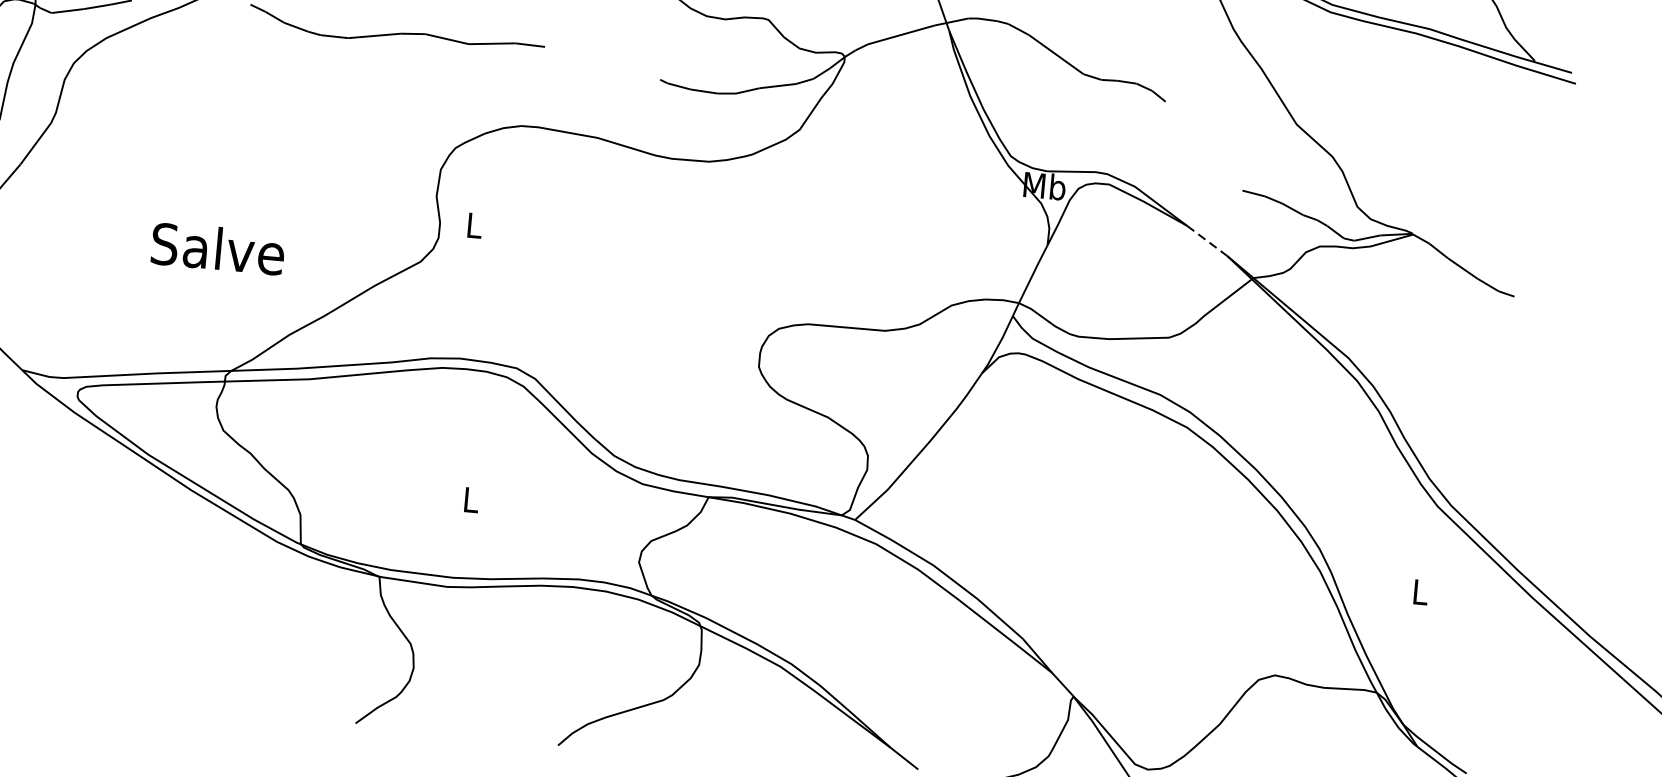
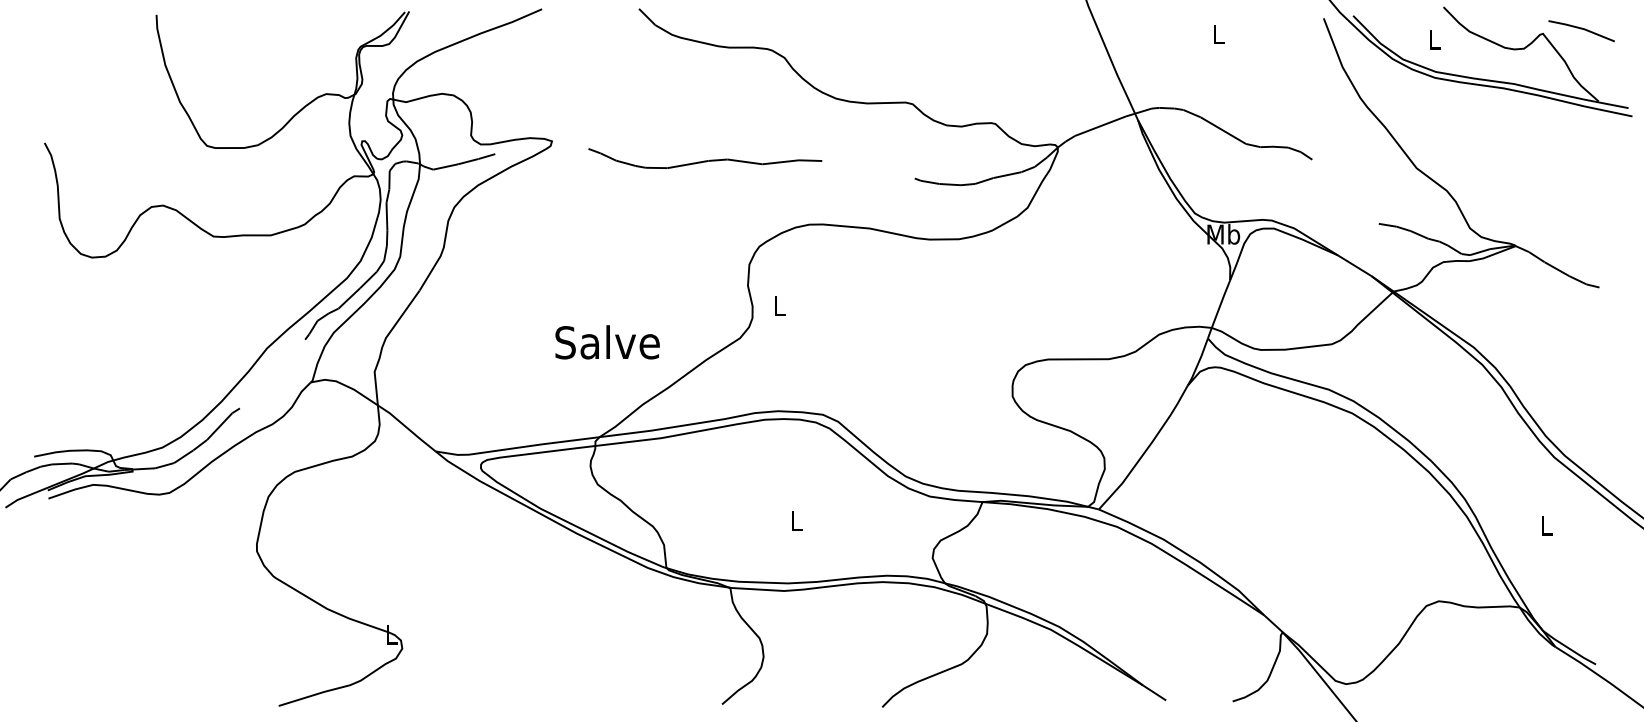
line: (1206, 240) -> (1354, 265), dashed -> solid
text: (218, 248) -> (607, 342), moved

